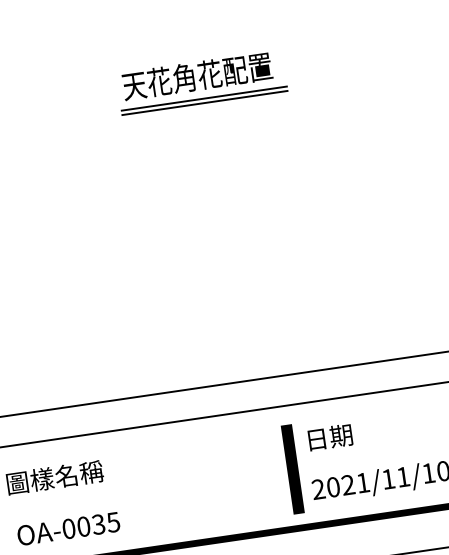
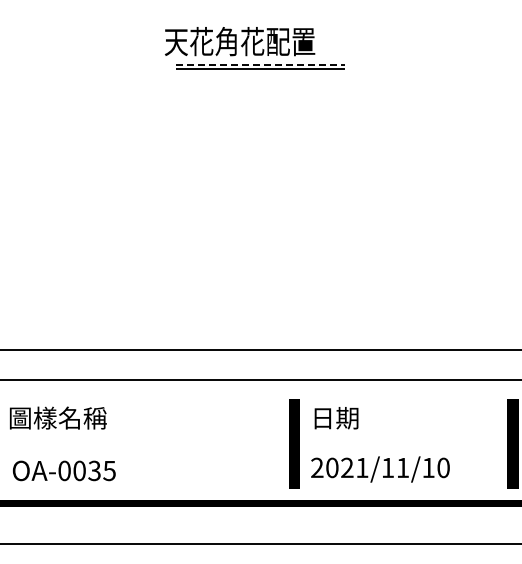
text: (197, 76) -> (240, 41), moved
line: (205, 98) -> (261, 64), solid -> dashed

